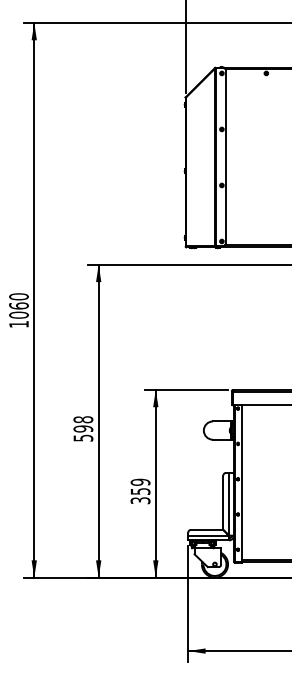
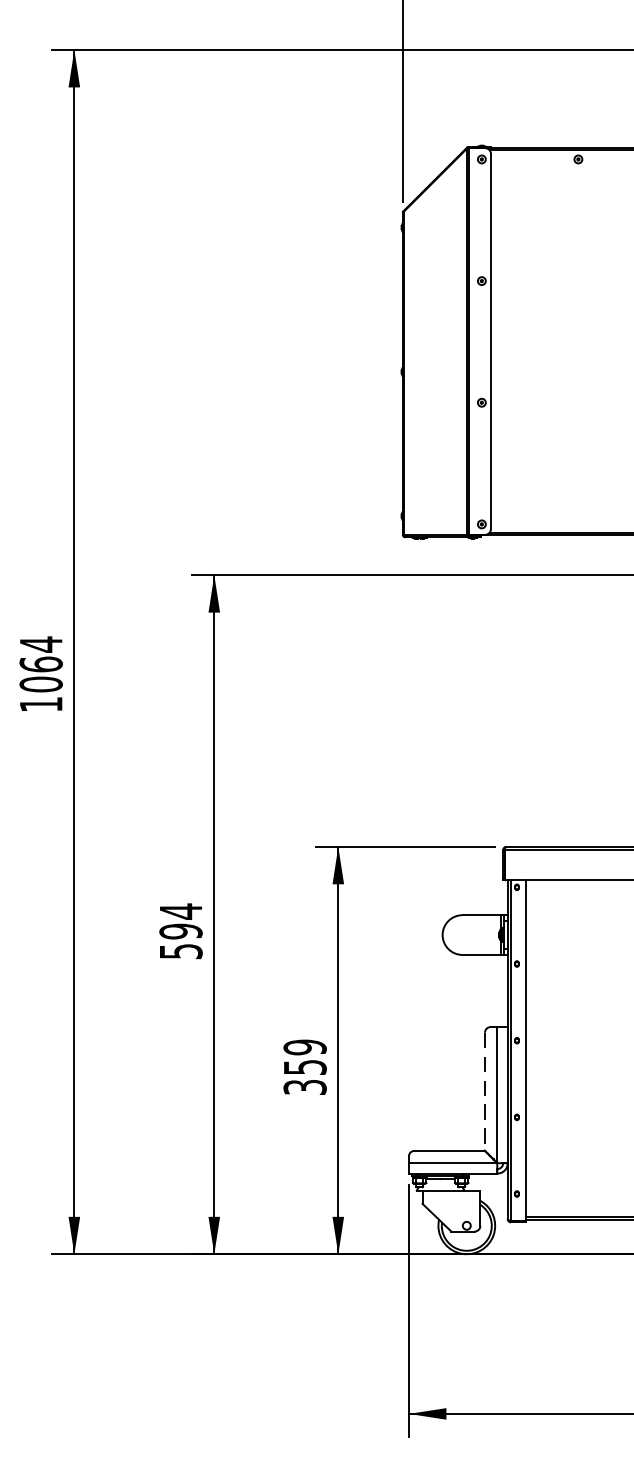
text: (18, 296) -> (40, 643), 1060 -> 1064
text: (83, 419) -> (181, 910), 598 -> 594
line: (223, 503) -> (485, 1093), solid -> dashed

